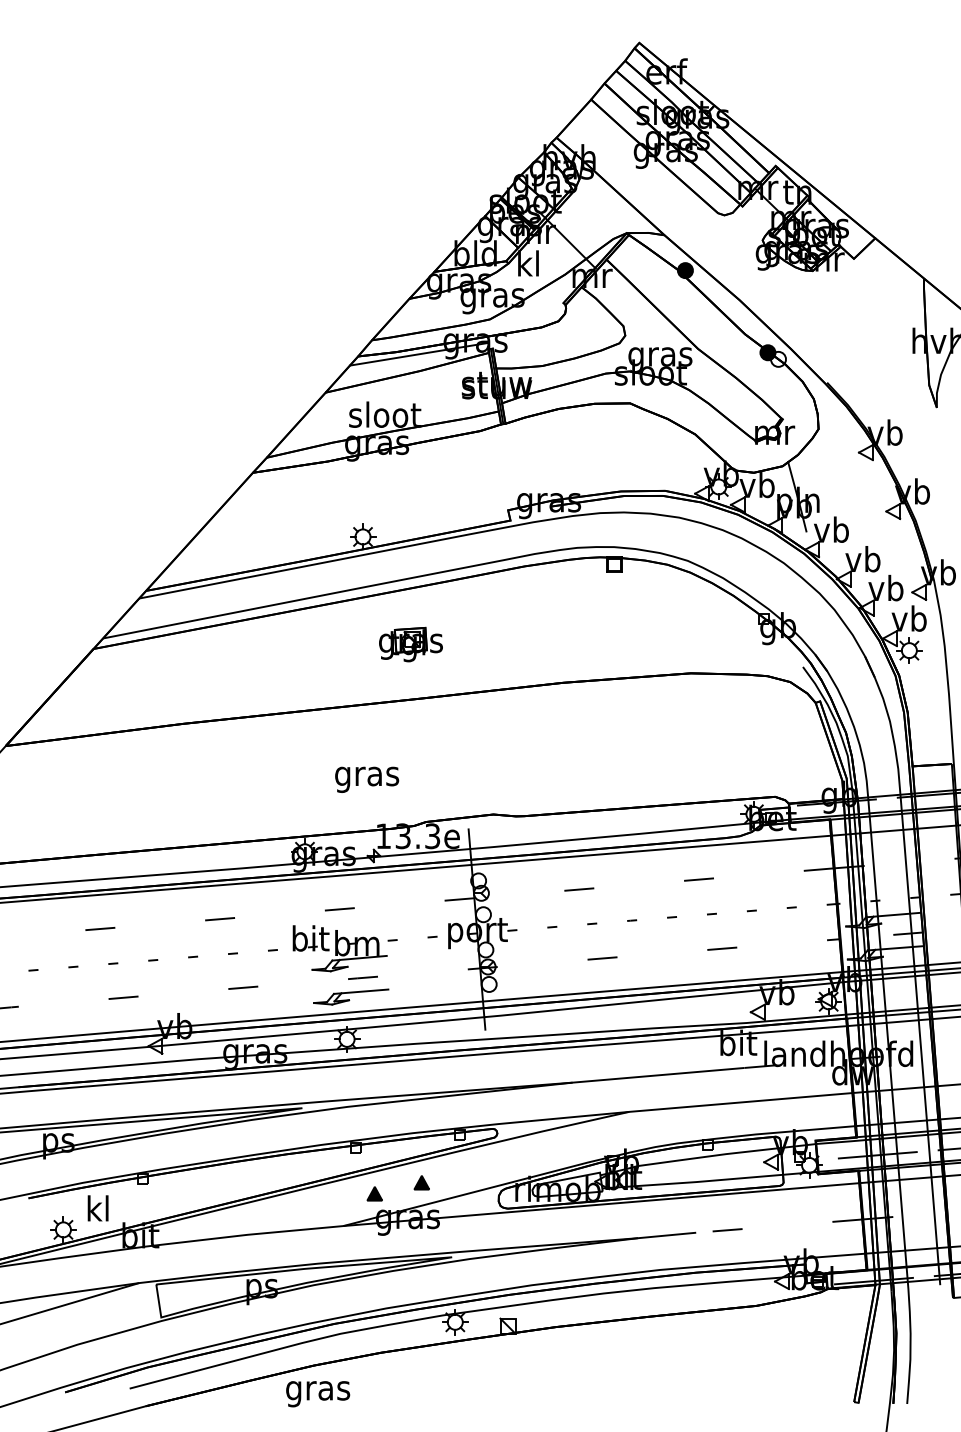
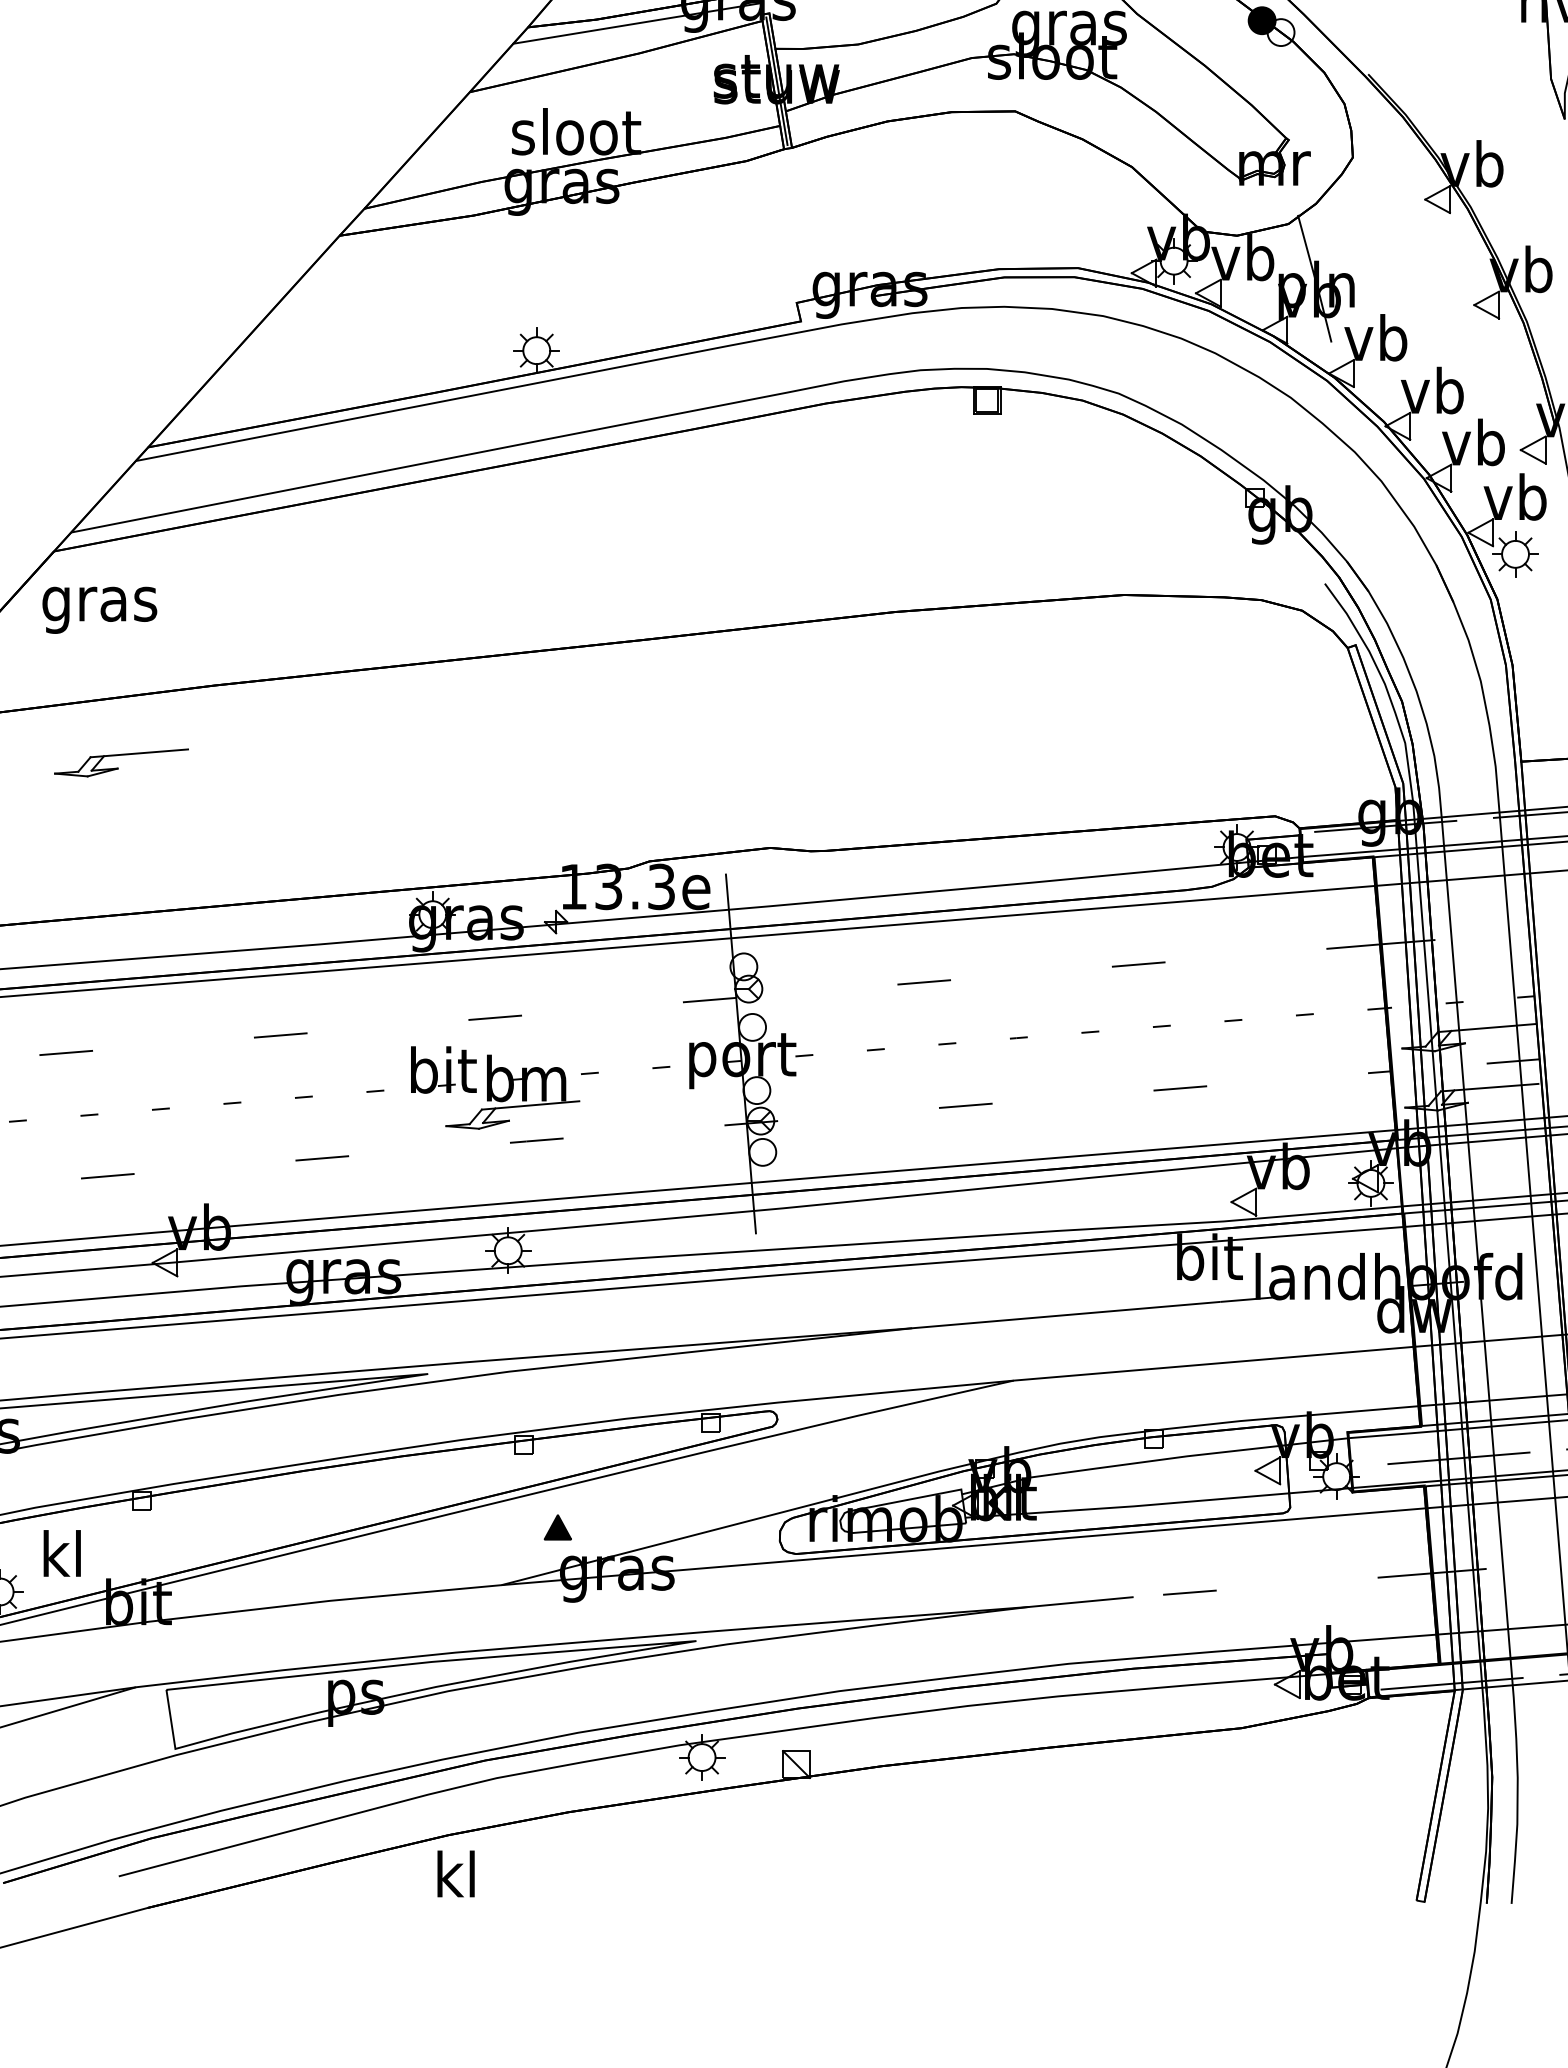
part: (410, 644) -> (621, 543), removed
text: (367, 779) -> (100, 609), moved
part: (351, 996) -> (122, 761), moved
part: (421, 1182) -> (641, 1507), removed
text: (318, 1390) -> (457, 1879), gras -> kl

